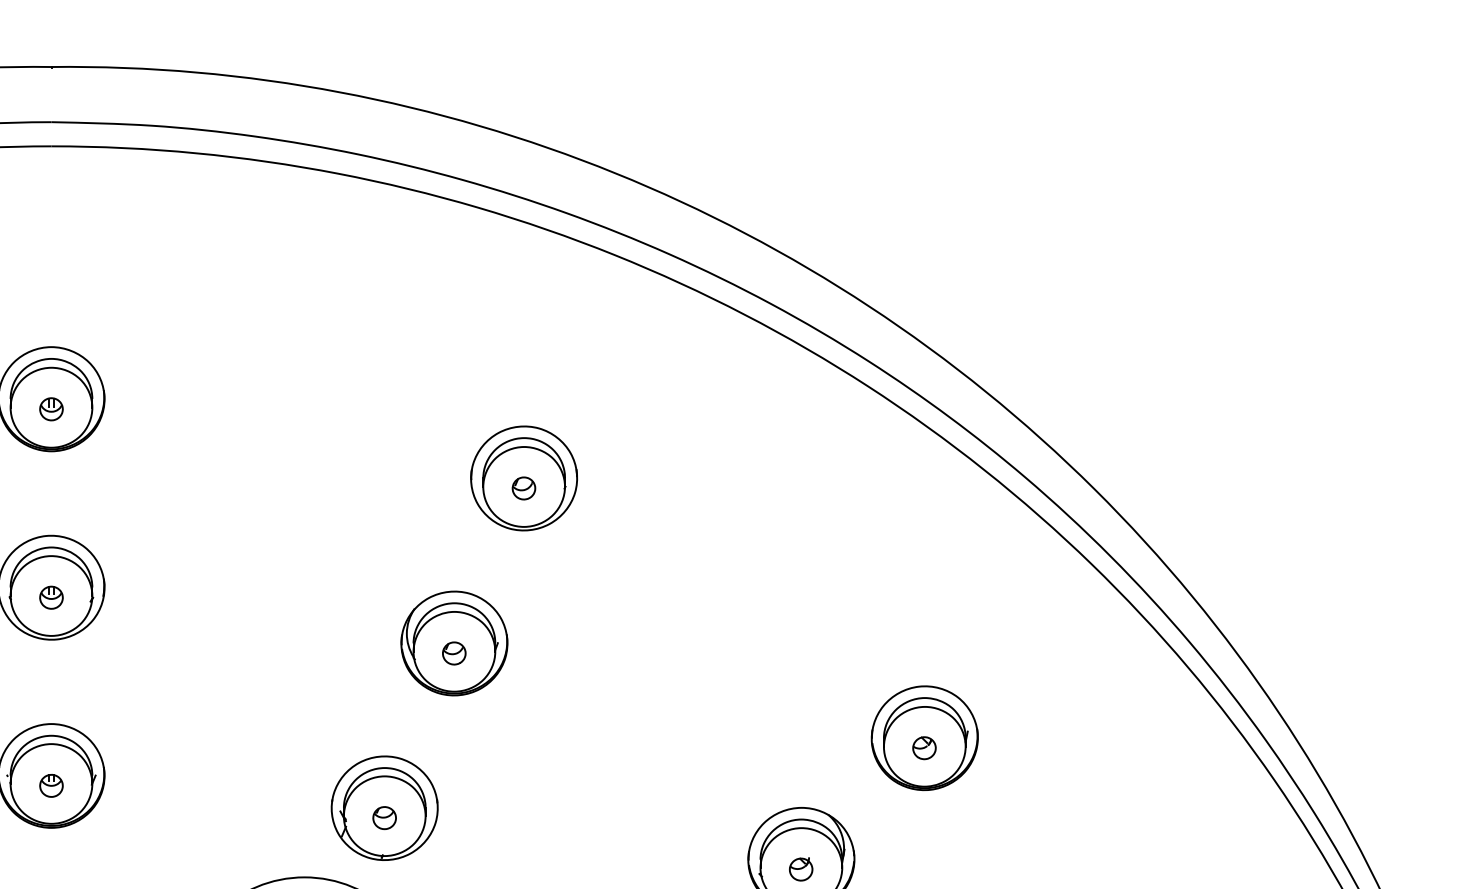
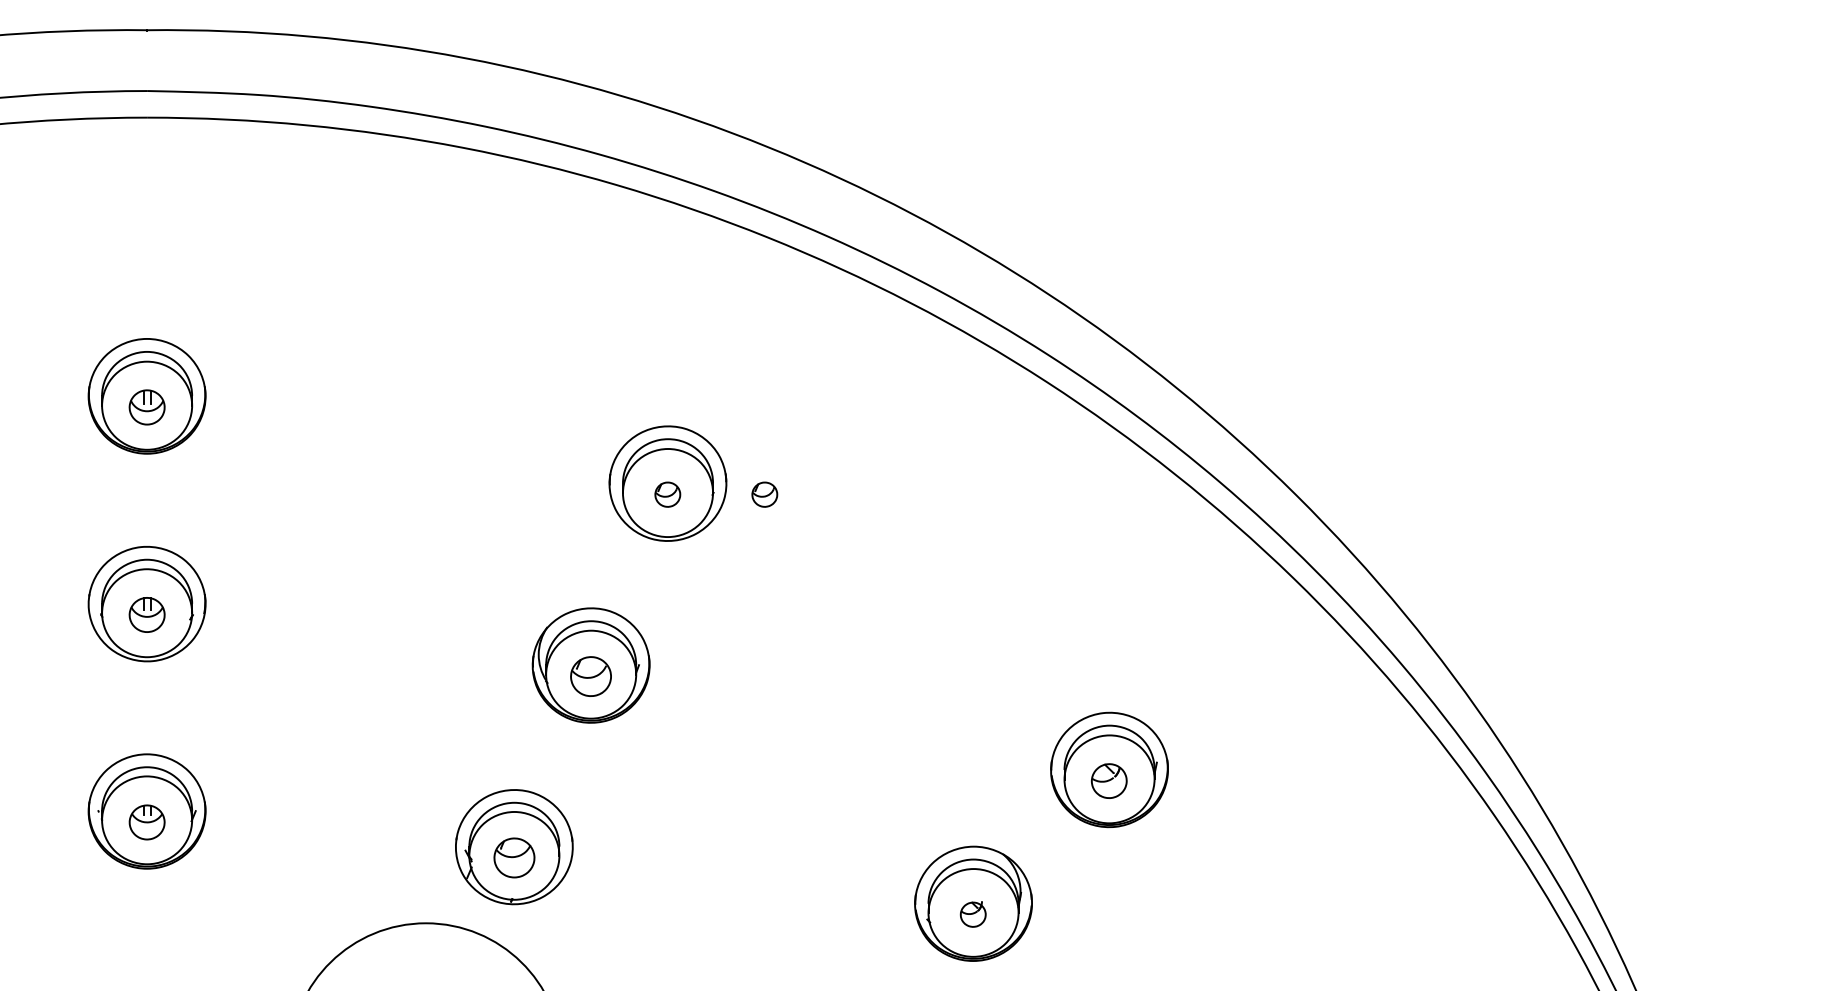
part: (50, 409) -> (146, 407), size x1.4
part: (611, 488) -> (764, 494), added
part: (50, 598) -> (146, 615), size x1.4
part: (453, 653) -> (590, 676), size x1.6
part: (923, 747) -> (1108, 780), size x1.4
part: (50, 785) -> (146, 822), size x1.4
part: (383, 817) -> (513, 857), size x1.6

